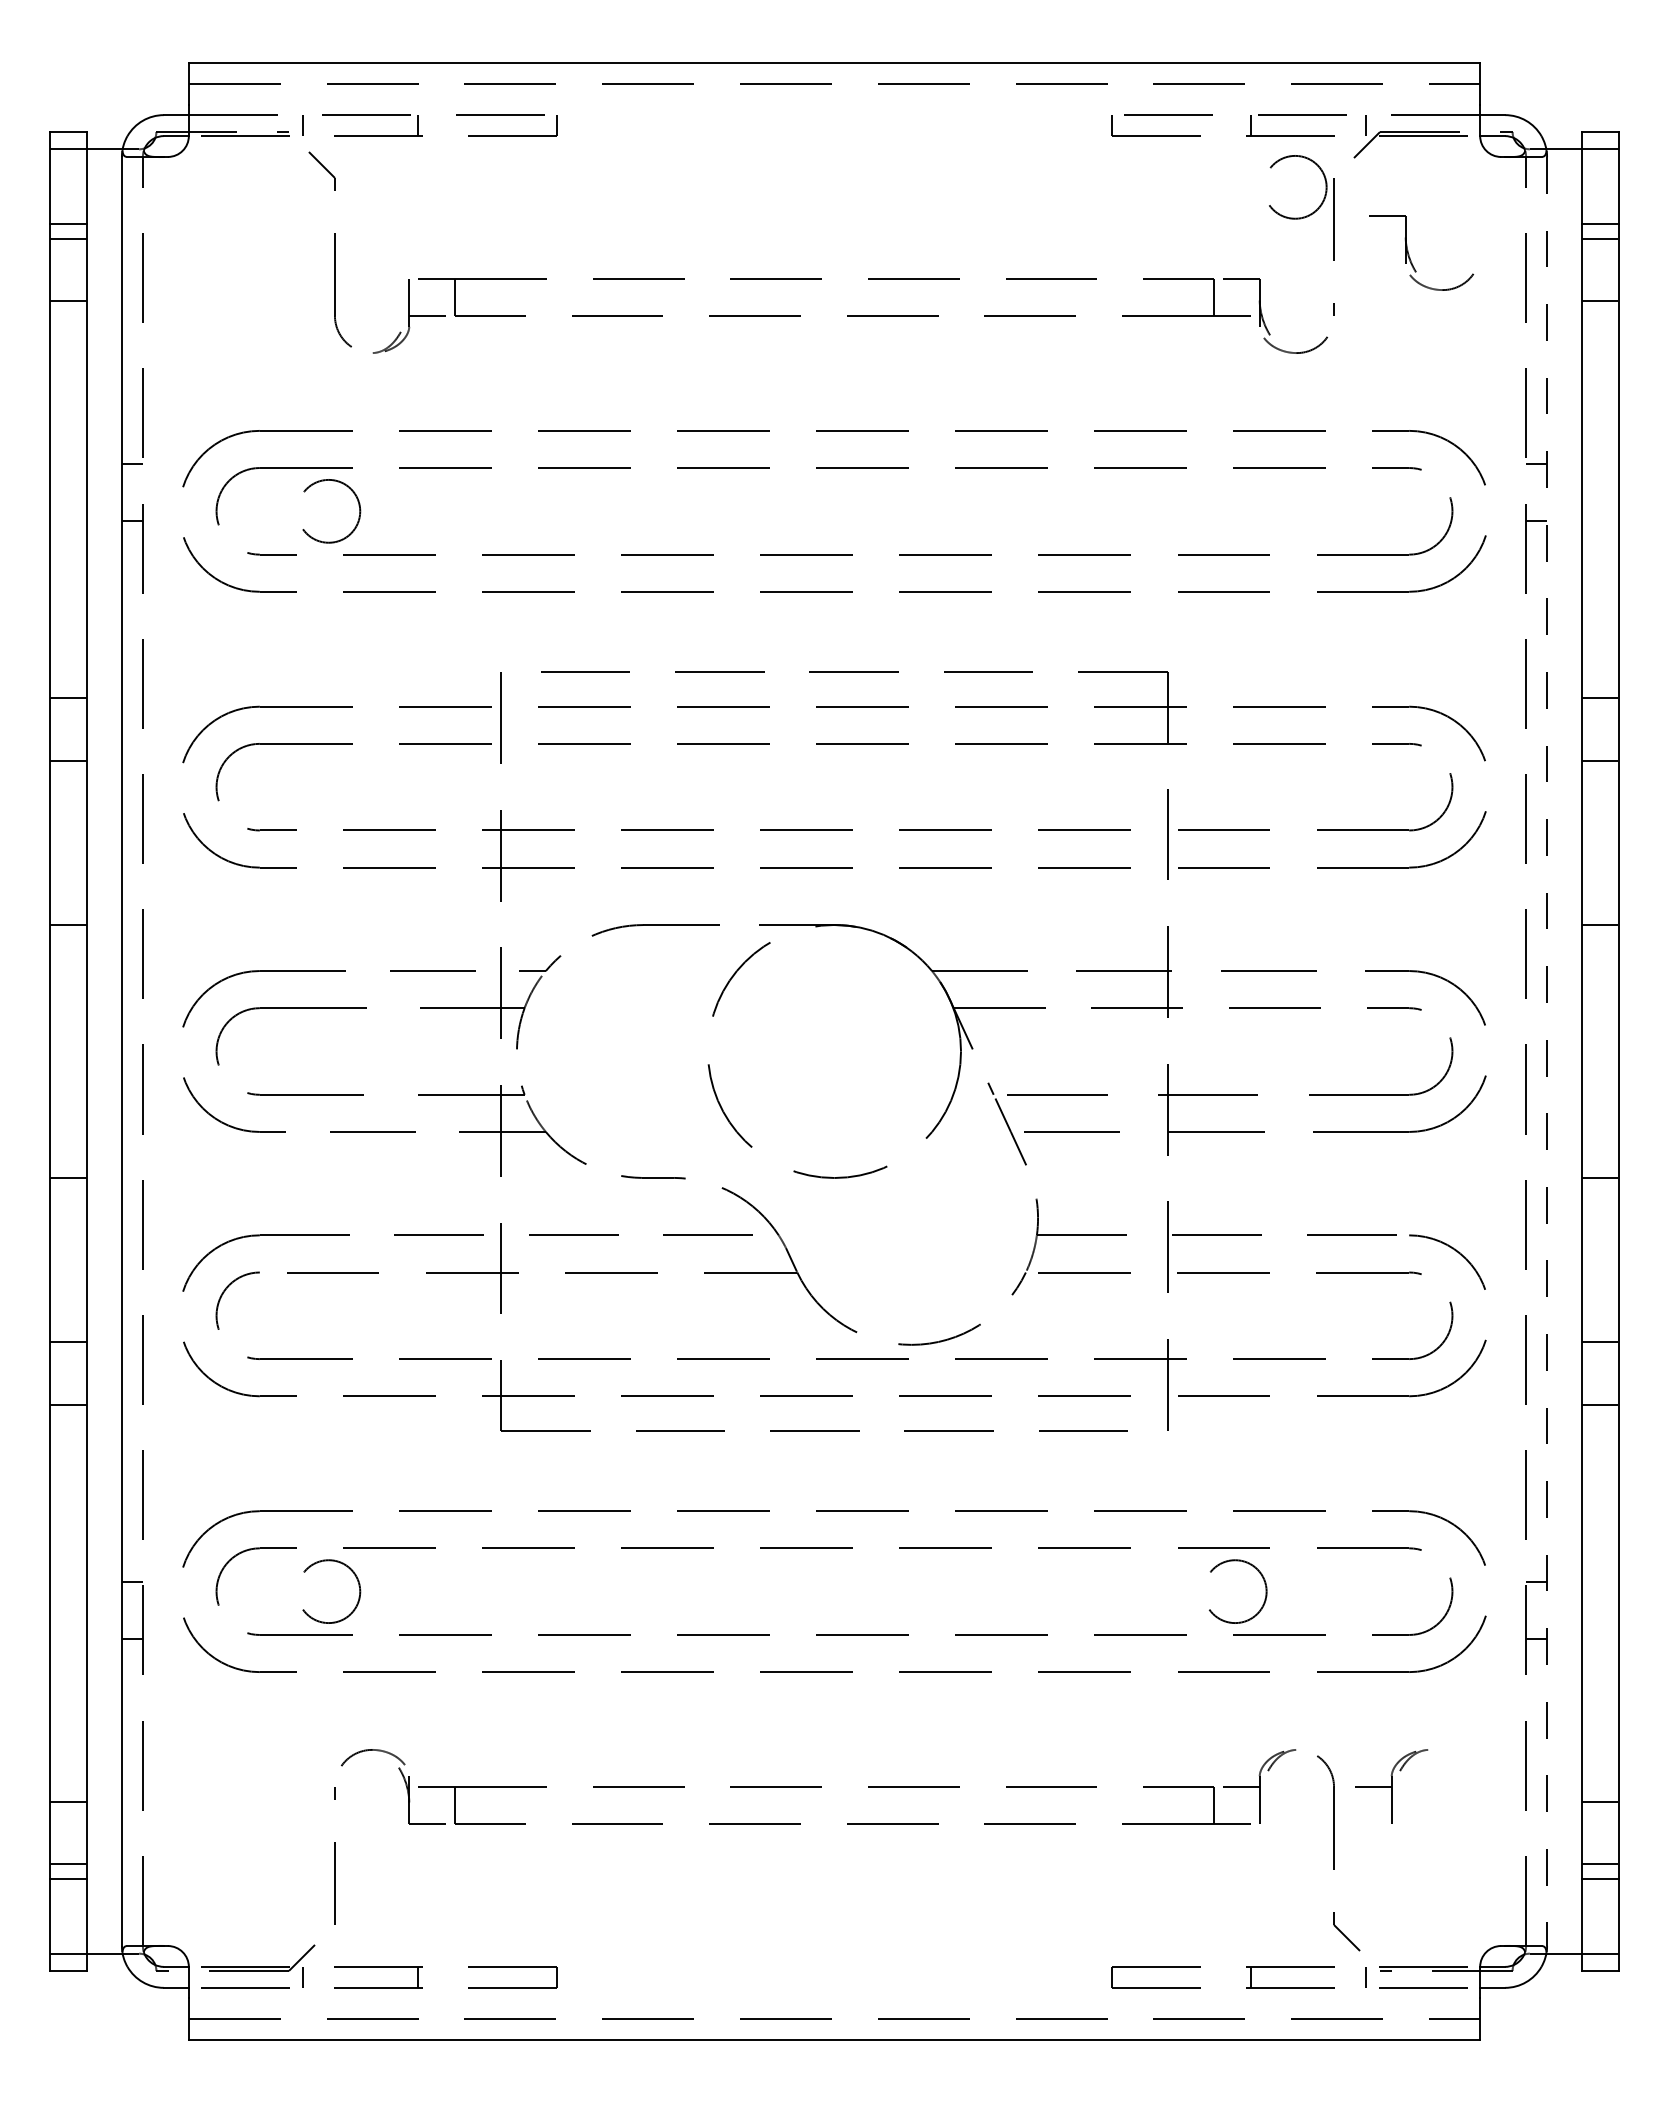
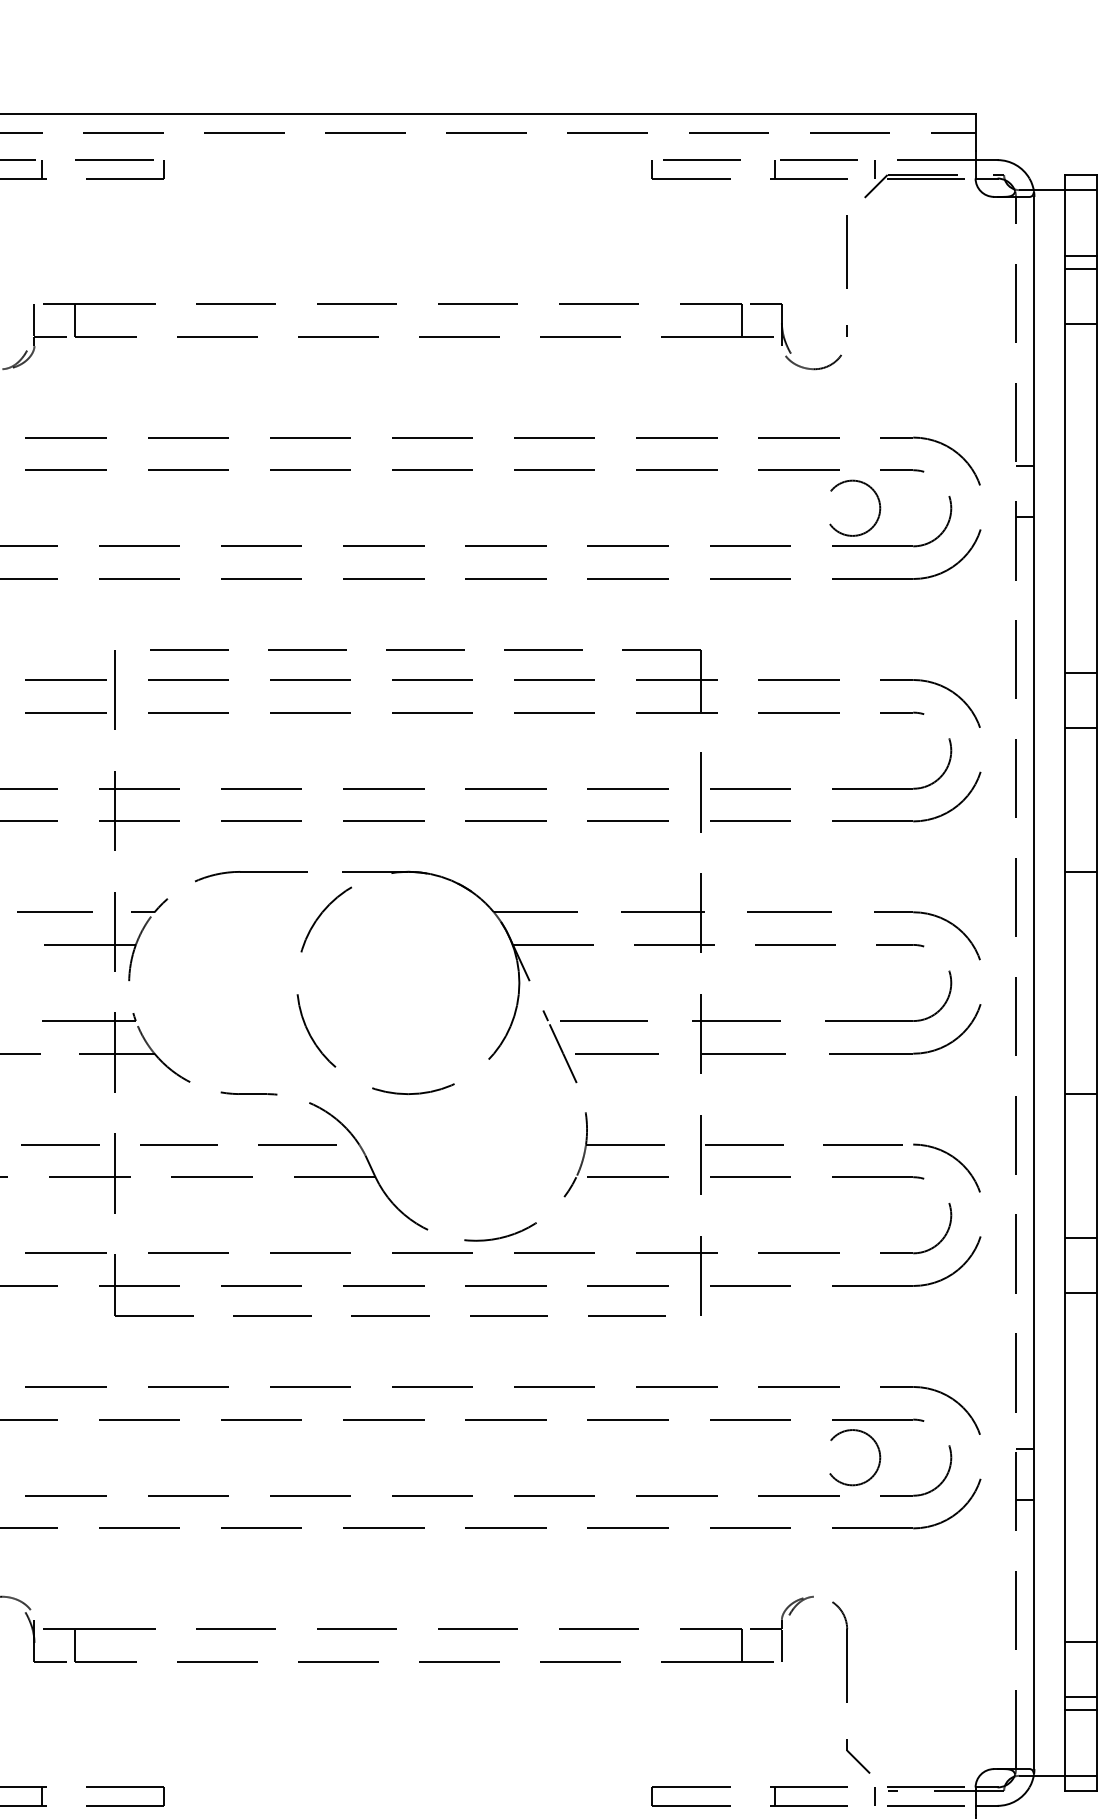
circle: (1298, 187) -> (855, 508), moved
part: (1410, 257) -> (914, 285), removed
line: (1547, 1051) -> (1034, 982), dashed -> solid
circle: (1237, 1591) -> (854, 1457), moved
part: (1391, 1786) -> (897, 1628), removed

